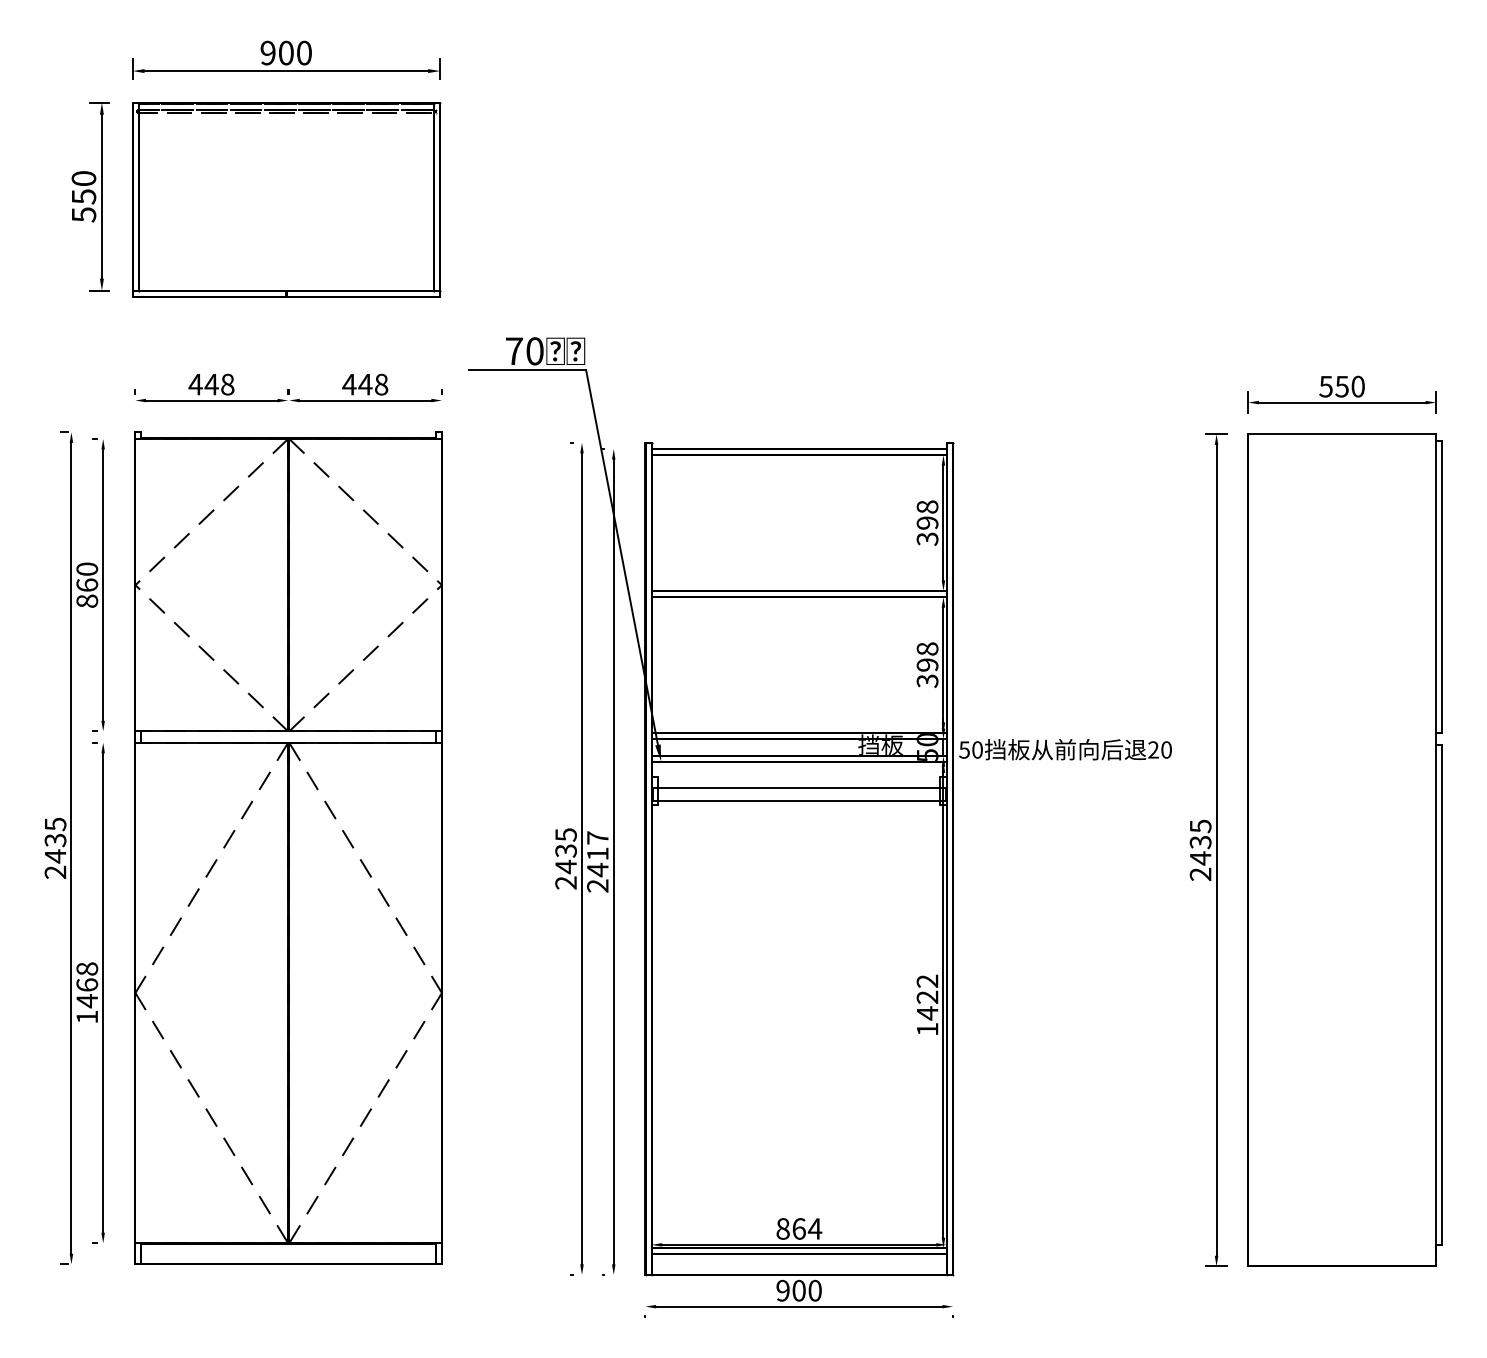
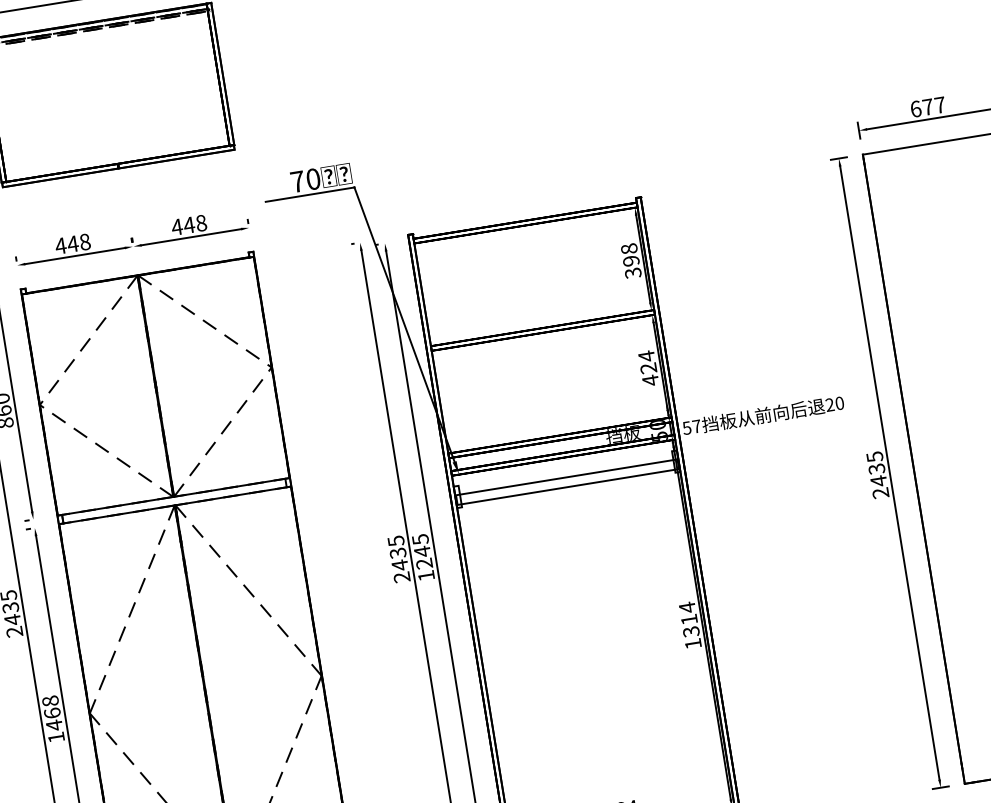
text: (1341, 386) -> (927, 107), 550 -> 677
text: (927, 664) -> (648, 368), 398 -> 424
text: (977, 749) -> (696, 426), 50 -> 57
text: (597, 861) -> (423, 557), 2417 -> 1245
text: (927, 997) -> (689, 619), 1422 -> 1314

